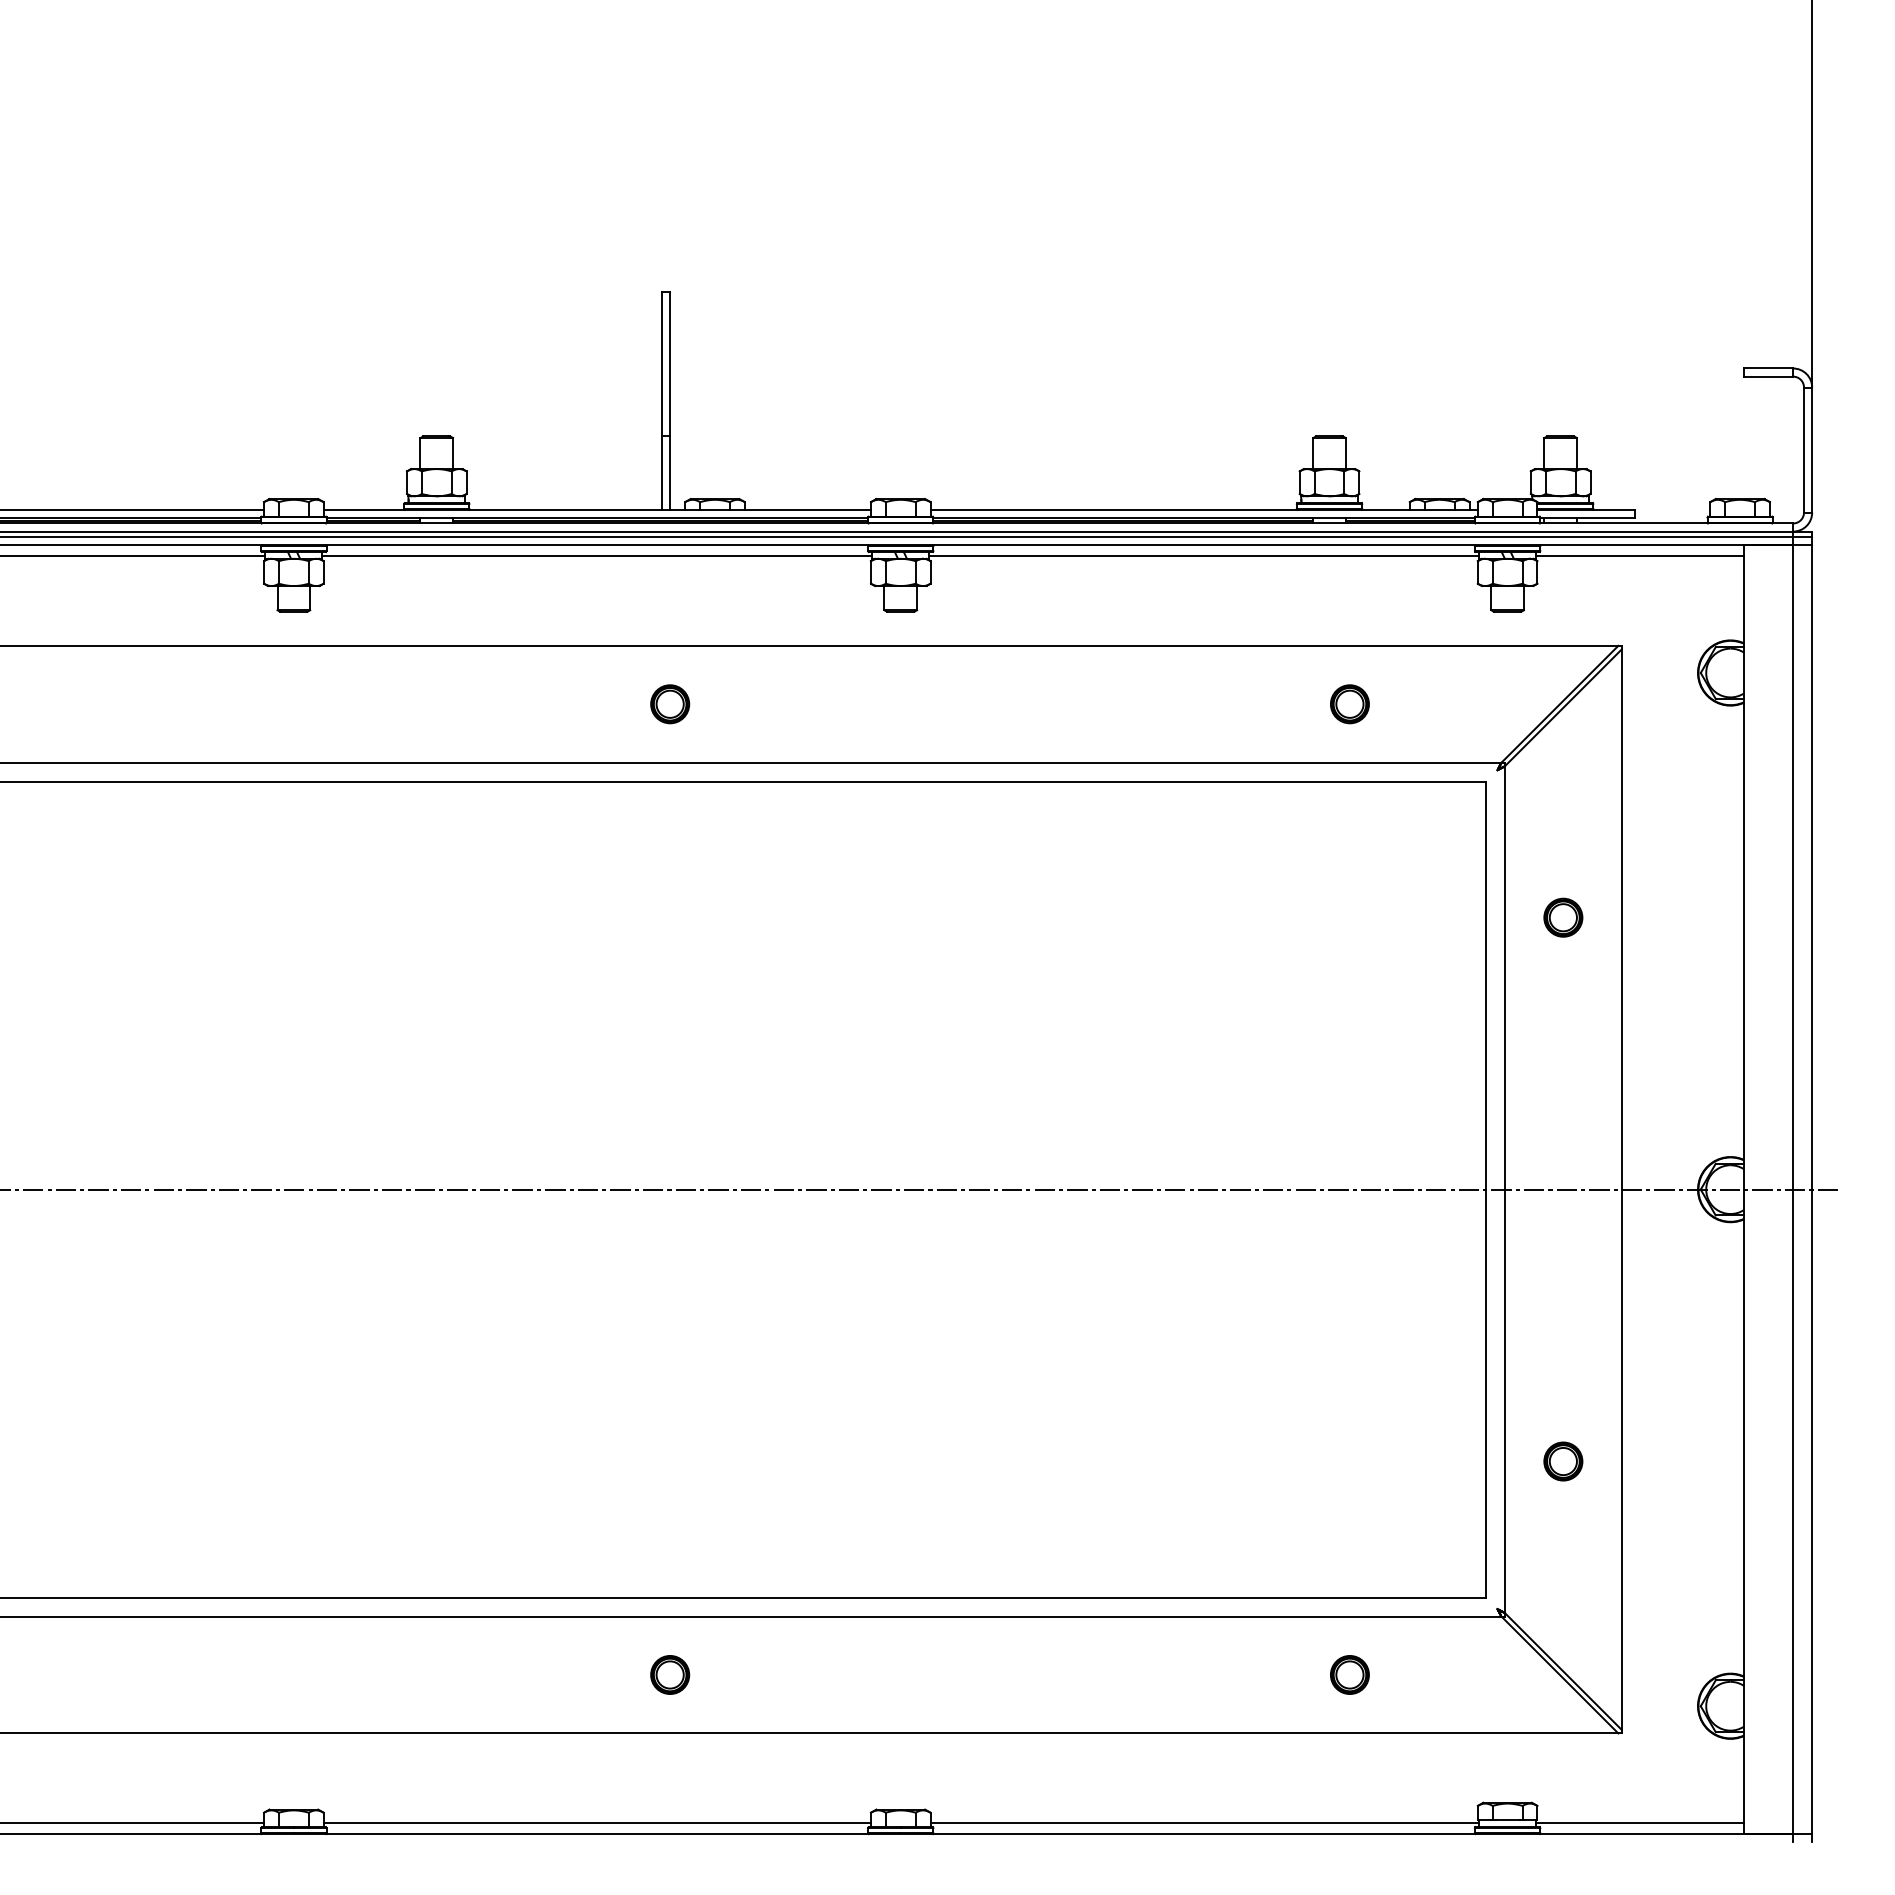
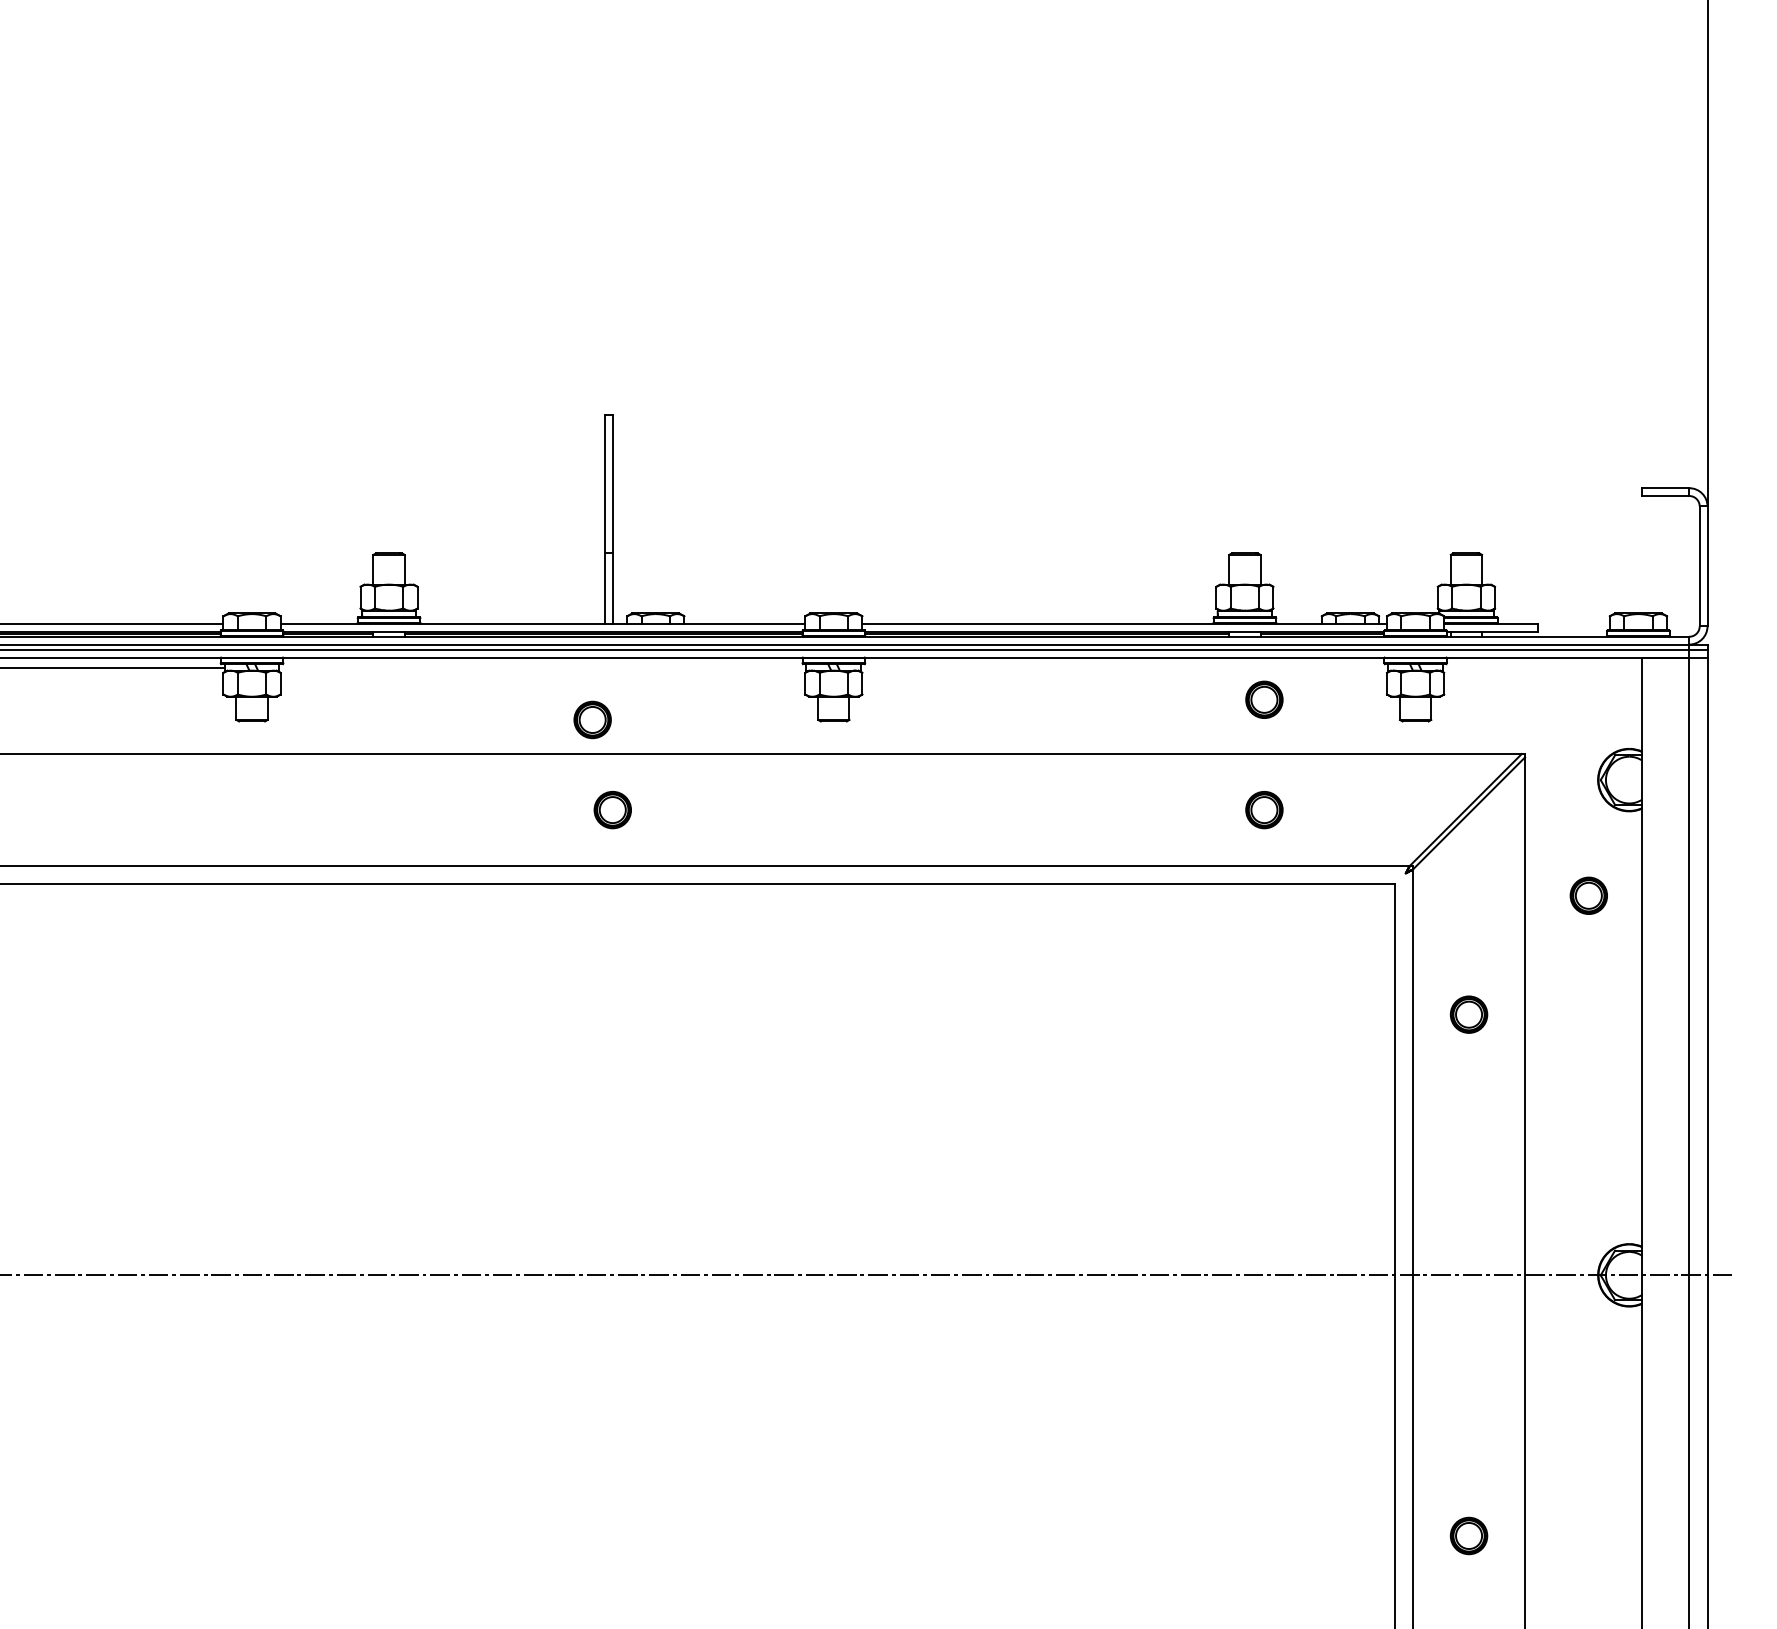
line: (597, 556) -> (543, 668), removed
line: (1204, 556) -> (1125, 668), removed
line: (1640, 556) -> (1542, 668), removed
part: (1349, 589) -> (1264, 700), added
part: (649, 610) -> (592, 720), added
part: (1688, 793) -> (1588, 895), added

